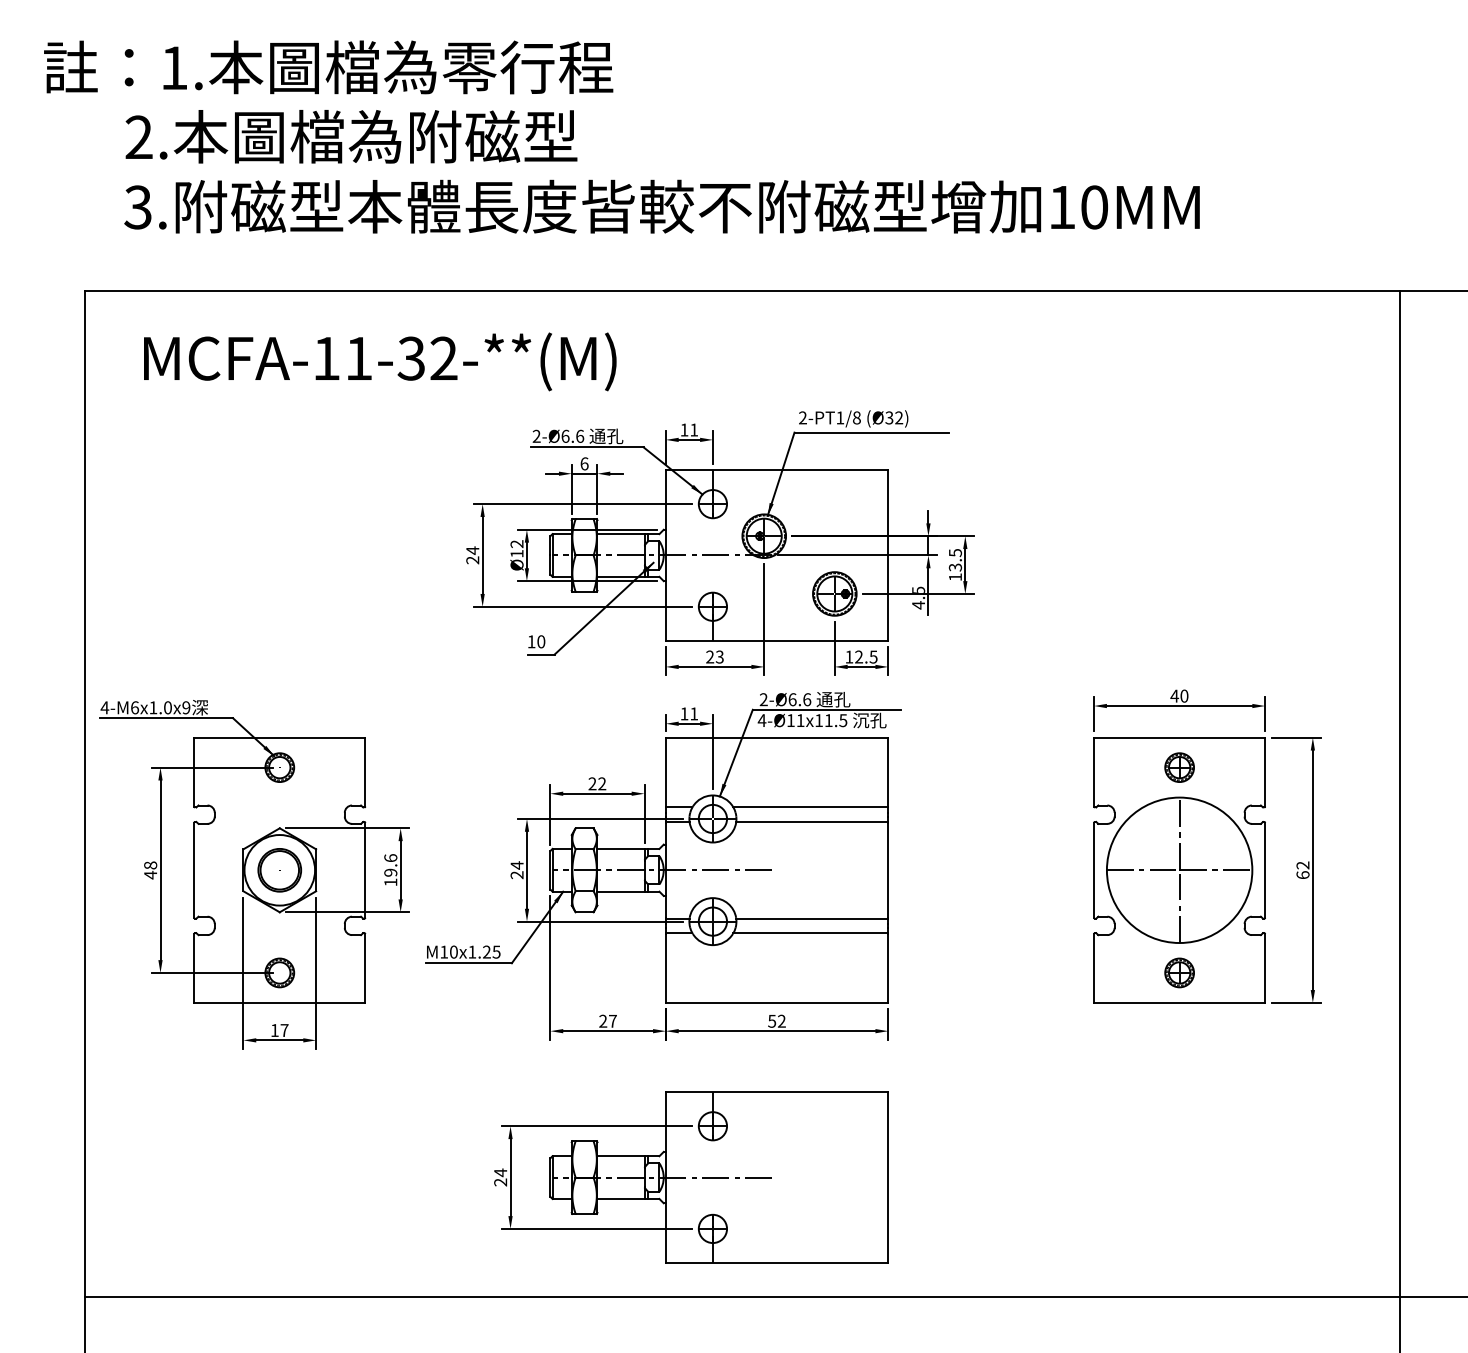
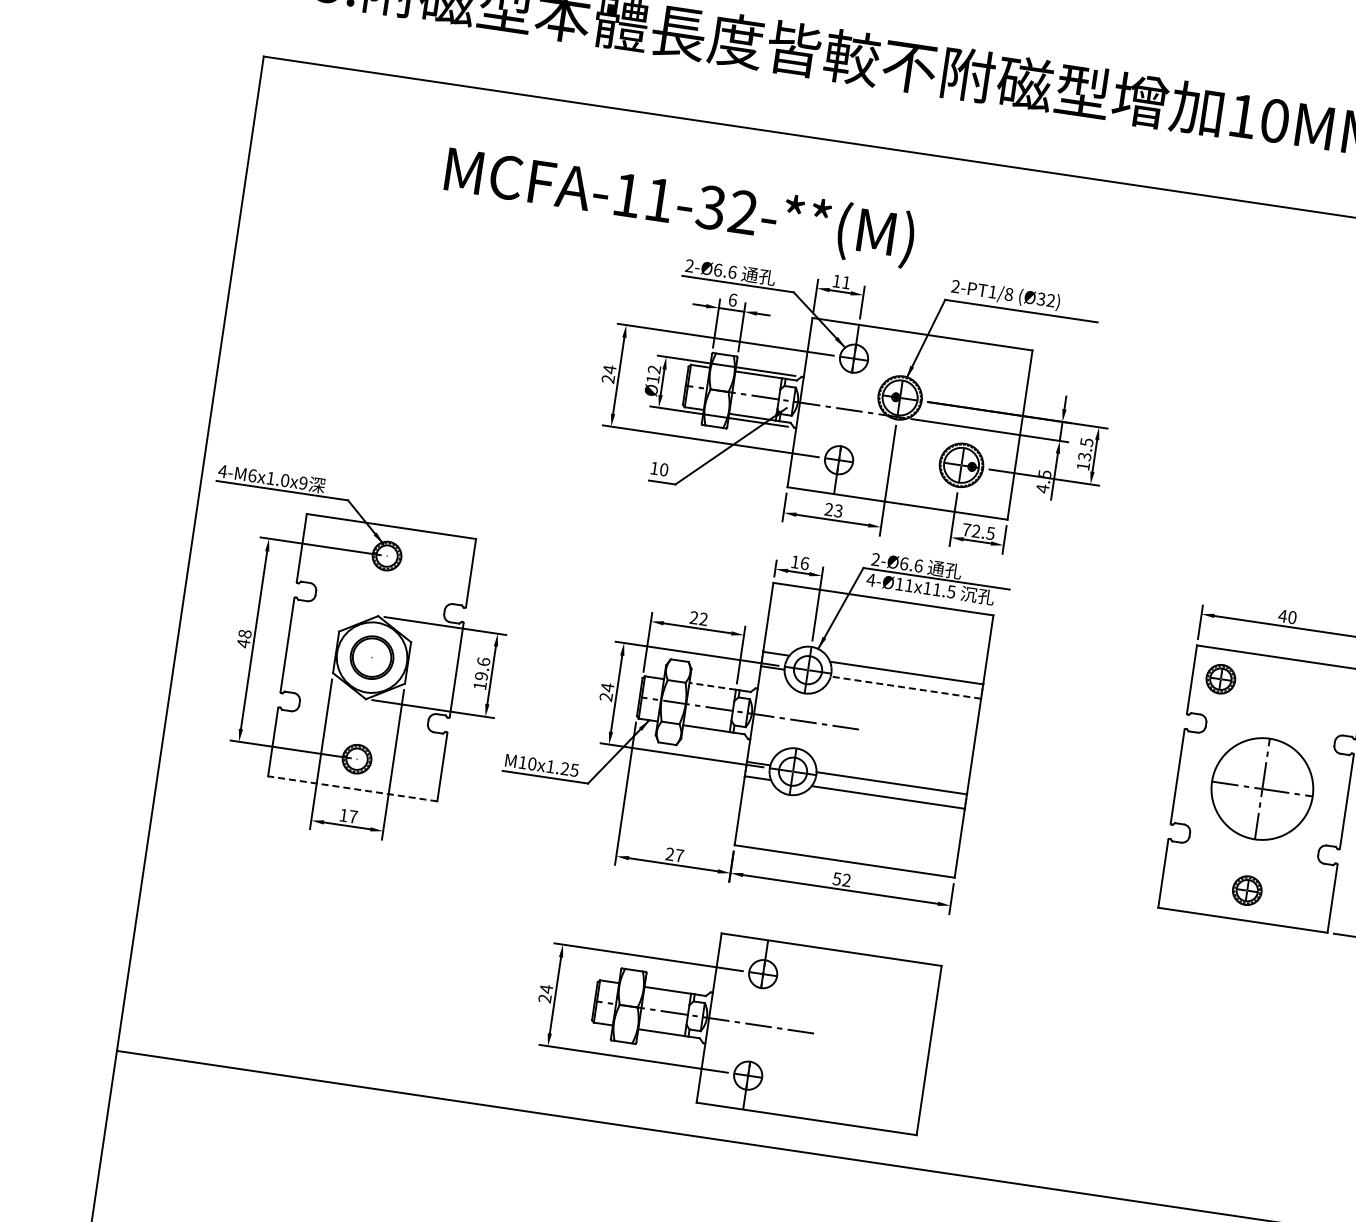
text: (380, 361) -> (680, 206), moved
text: (849, 656) -> (966, 529), 12.5 -> 72.5
text: (694, 713) -> (805, 563), 11 -> 16
part: (1179, 767) -> (1220, 679), moved
line: (811, 821) -> (905, 687), solid -> dashed
line: (620, 848) -> (712, 685), solid -> dashed
part: (1179, 869) -> (1262, 788), size x0.7
line: (279, 1002) -> (352, 788), solid -> dashed

